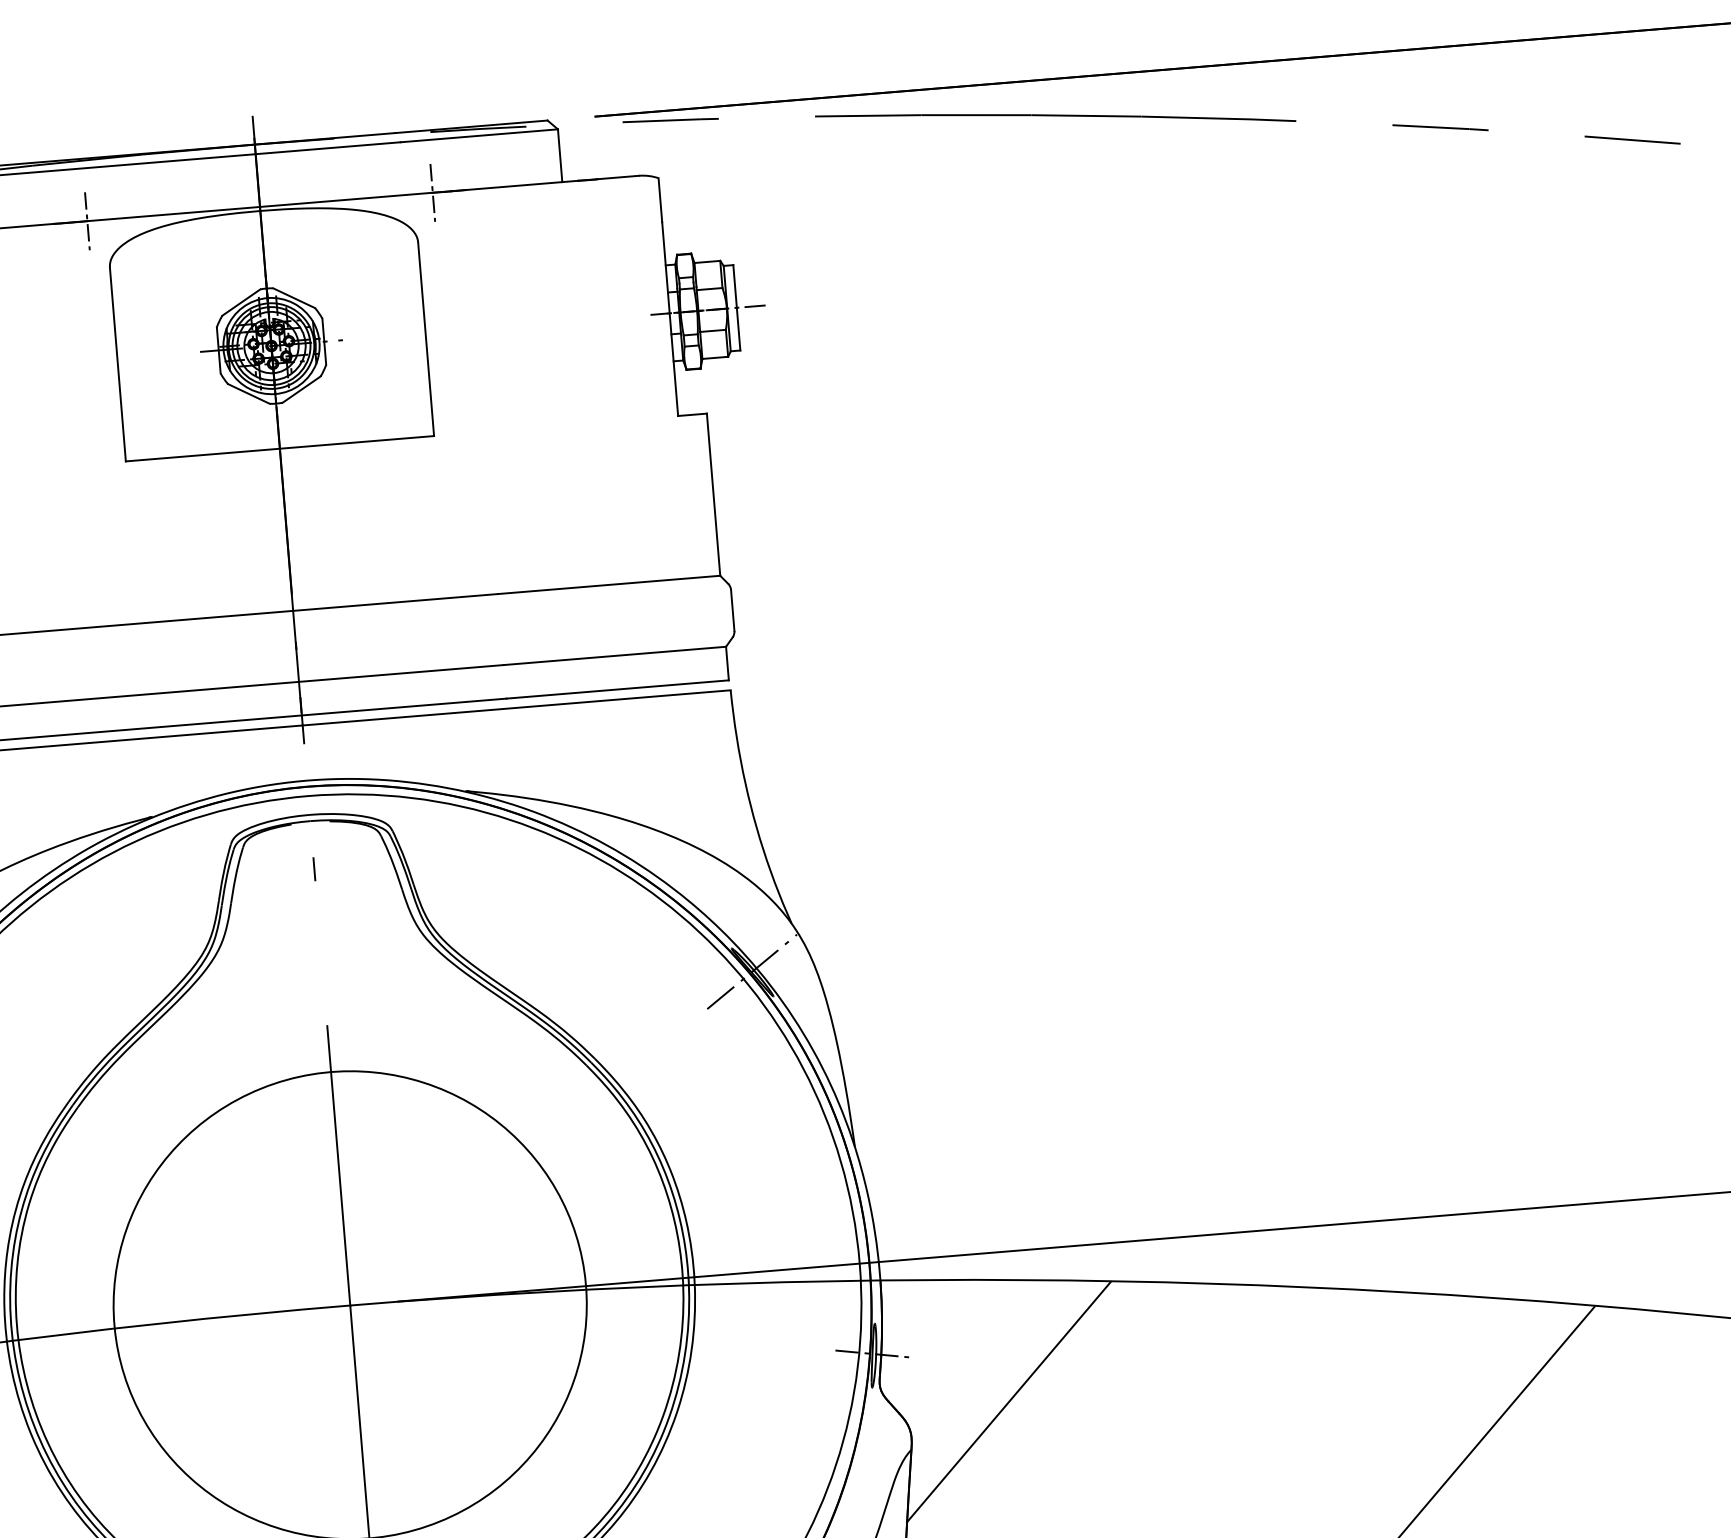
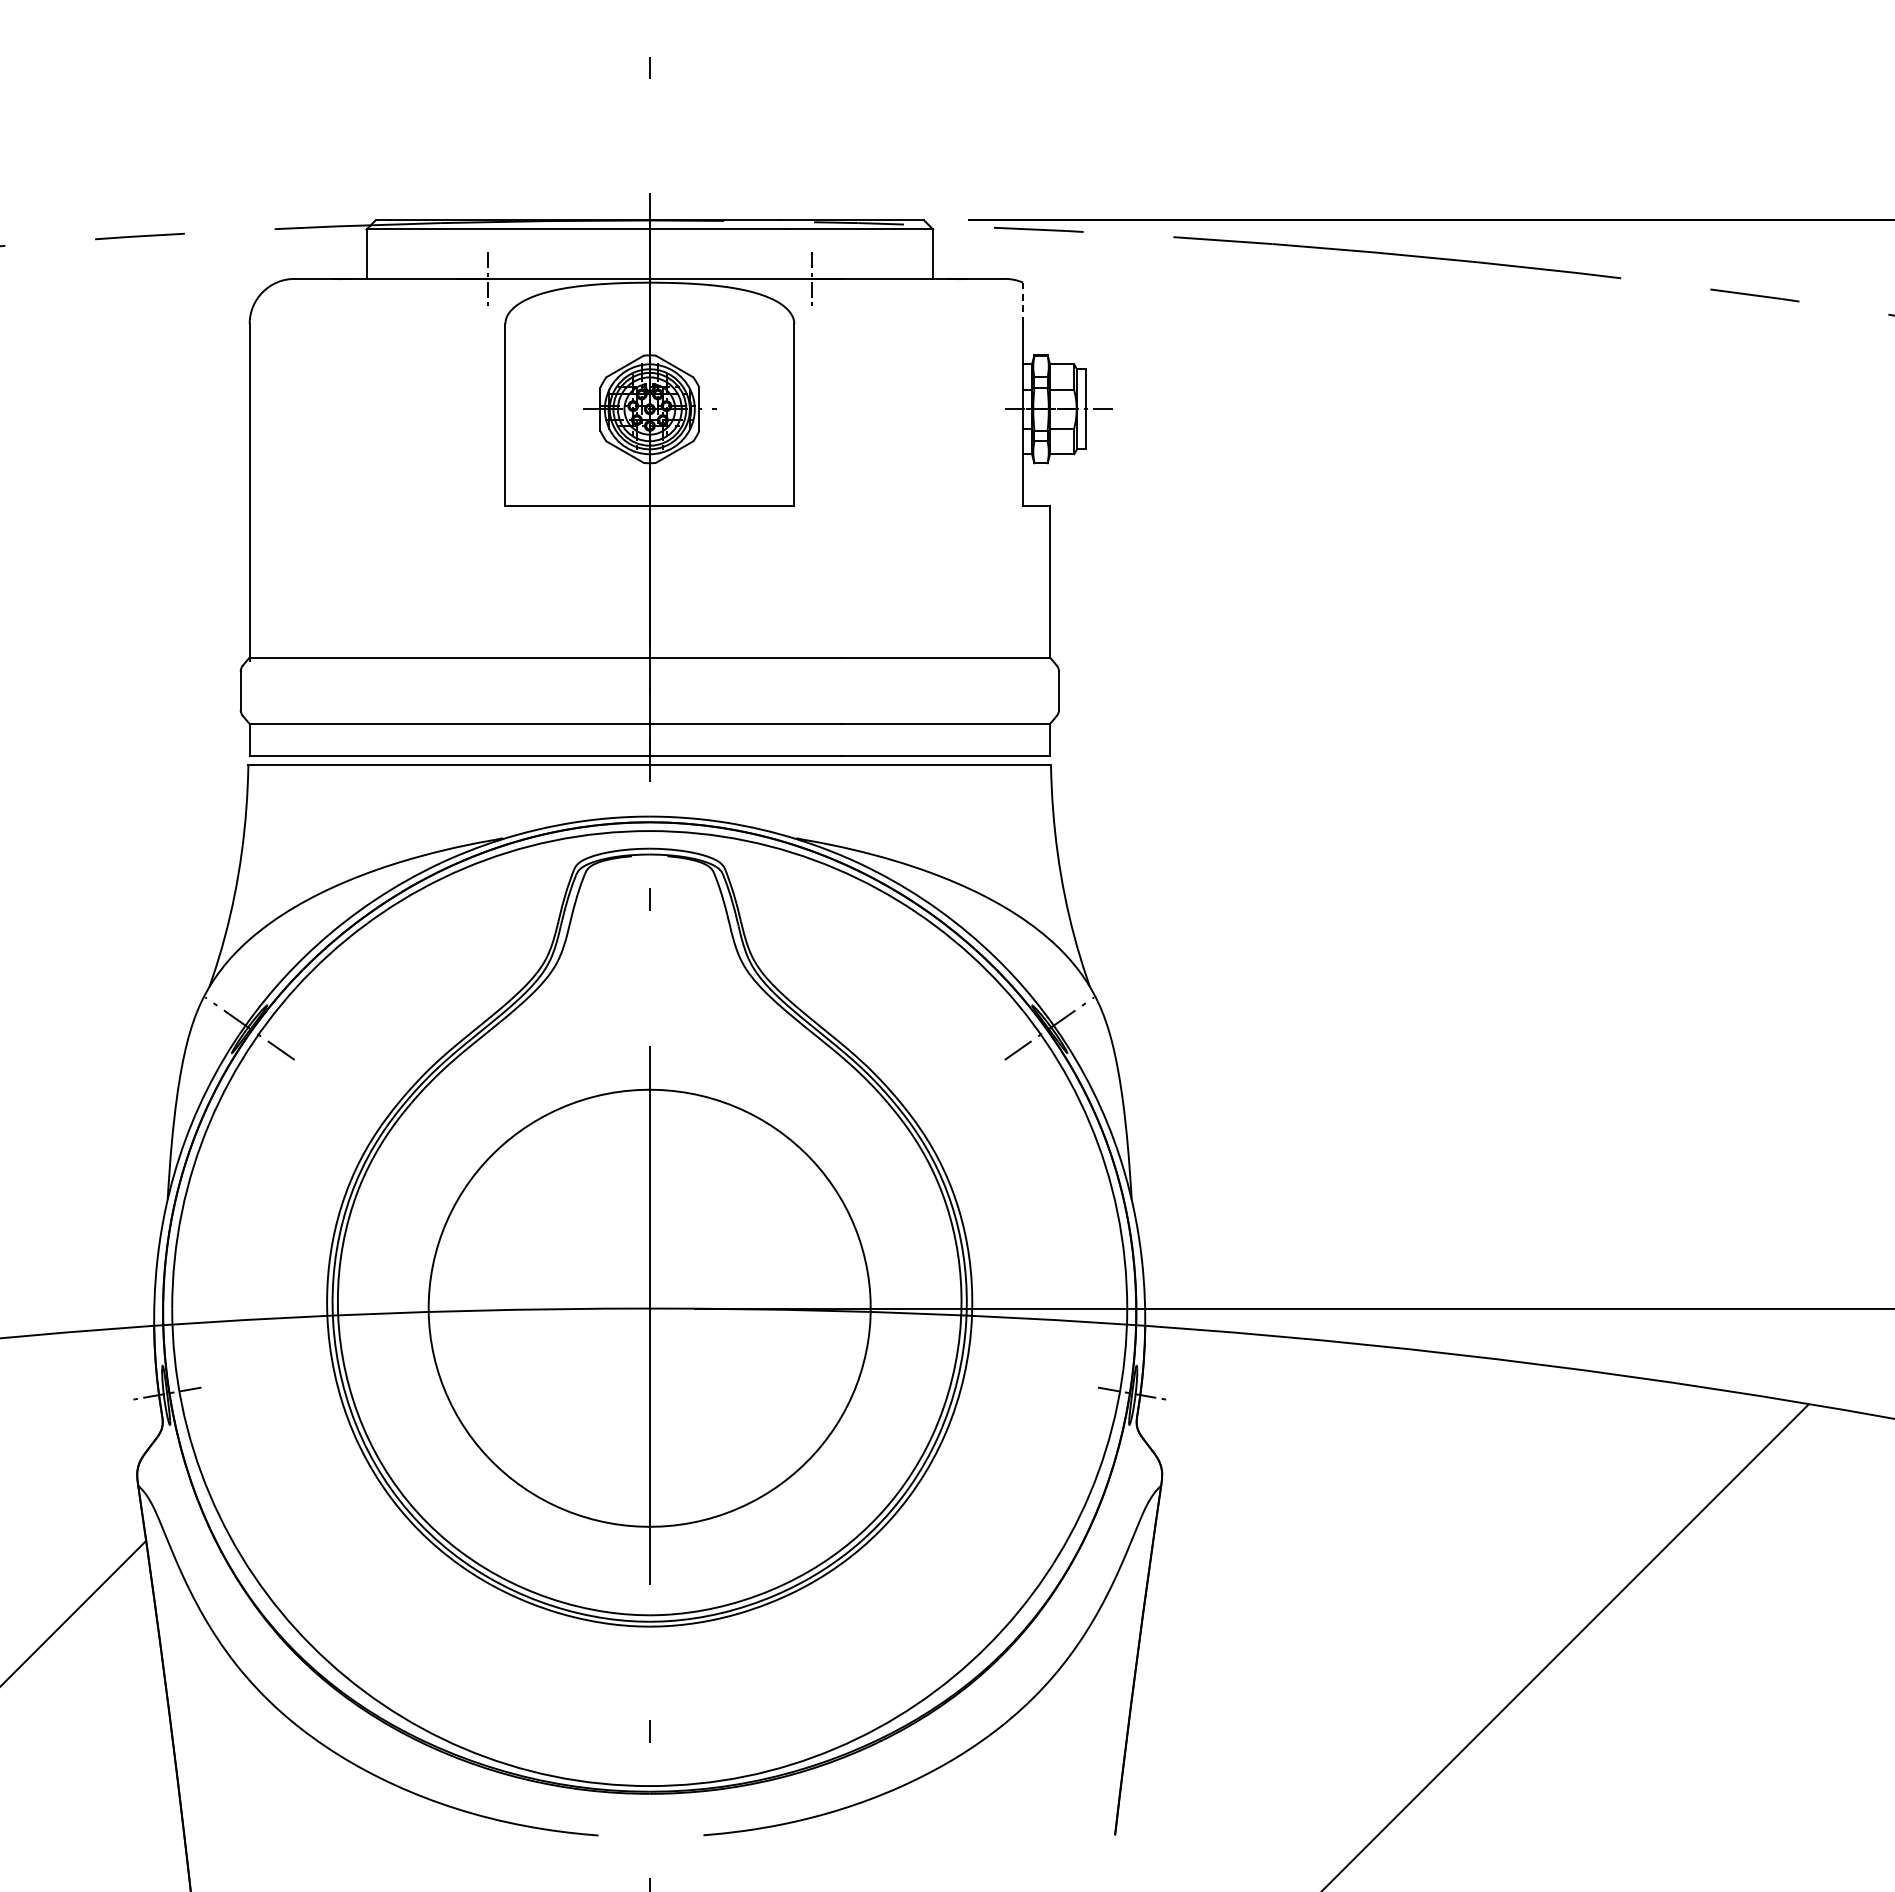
line: (660, 200) -> (1023, 303), solid -> dashed
line: (1008, 1401) -> (1255, 1448), removed

